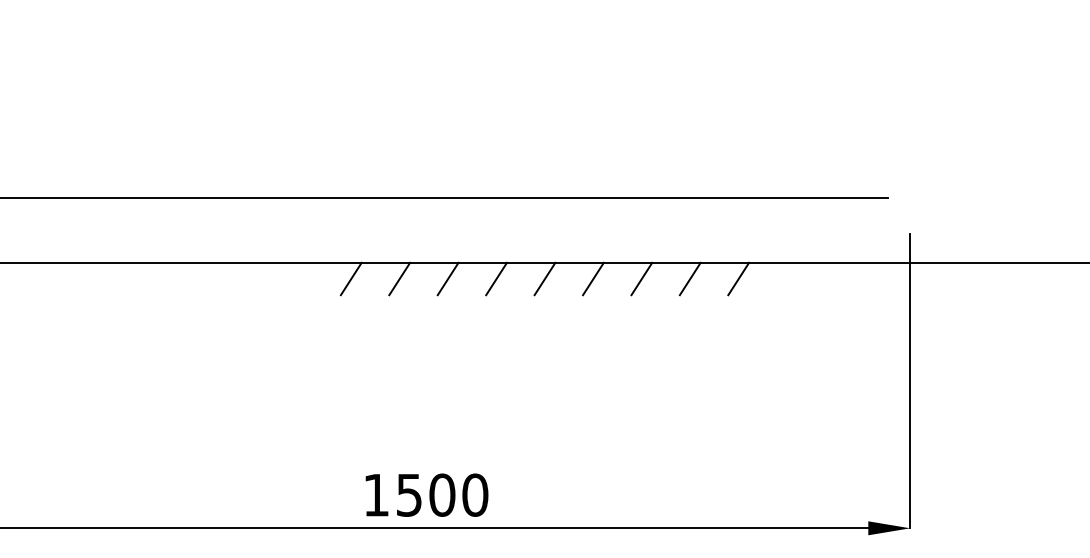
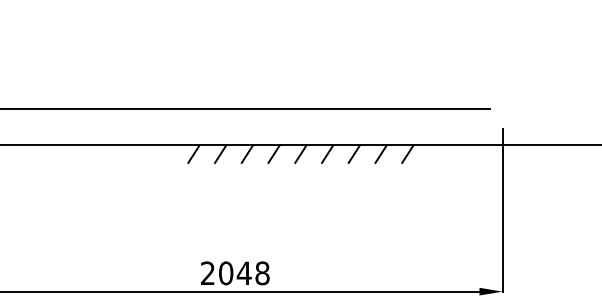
text: (426, 495) -> (235, 273), 1500 -> 2048

